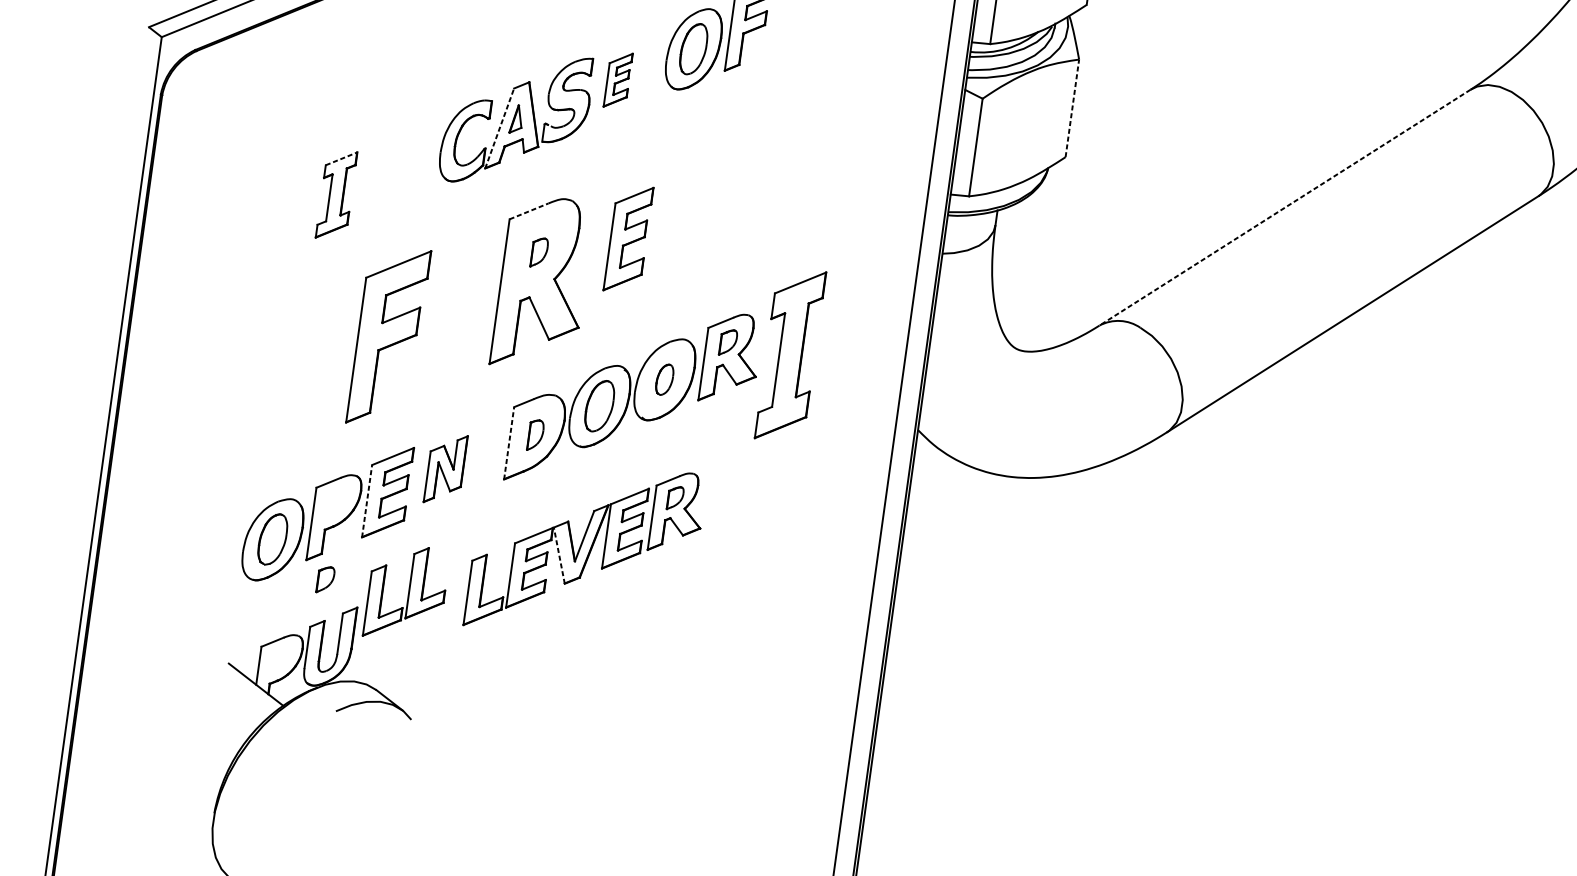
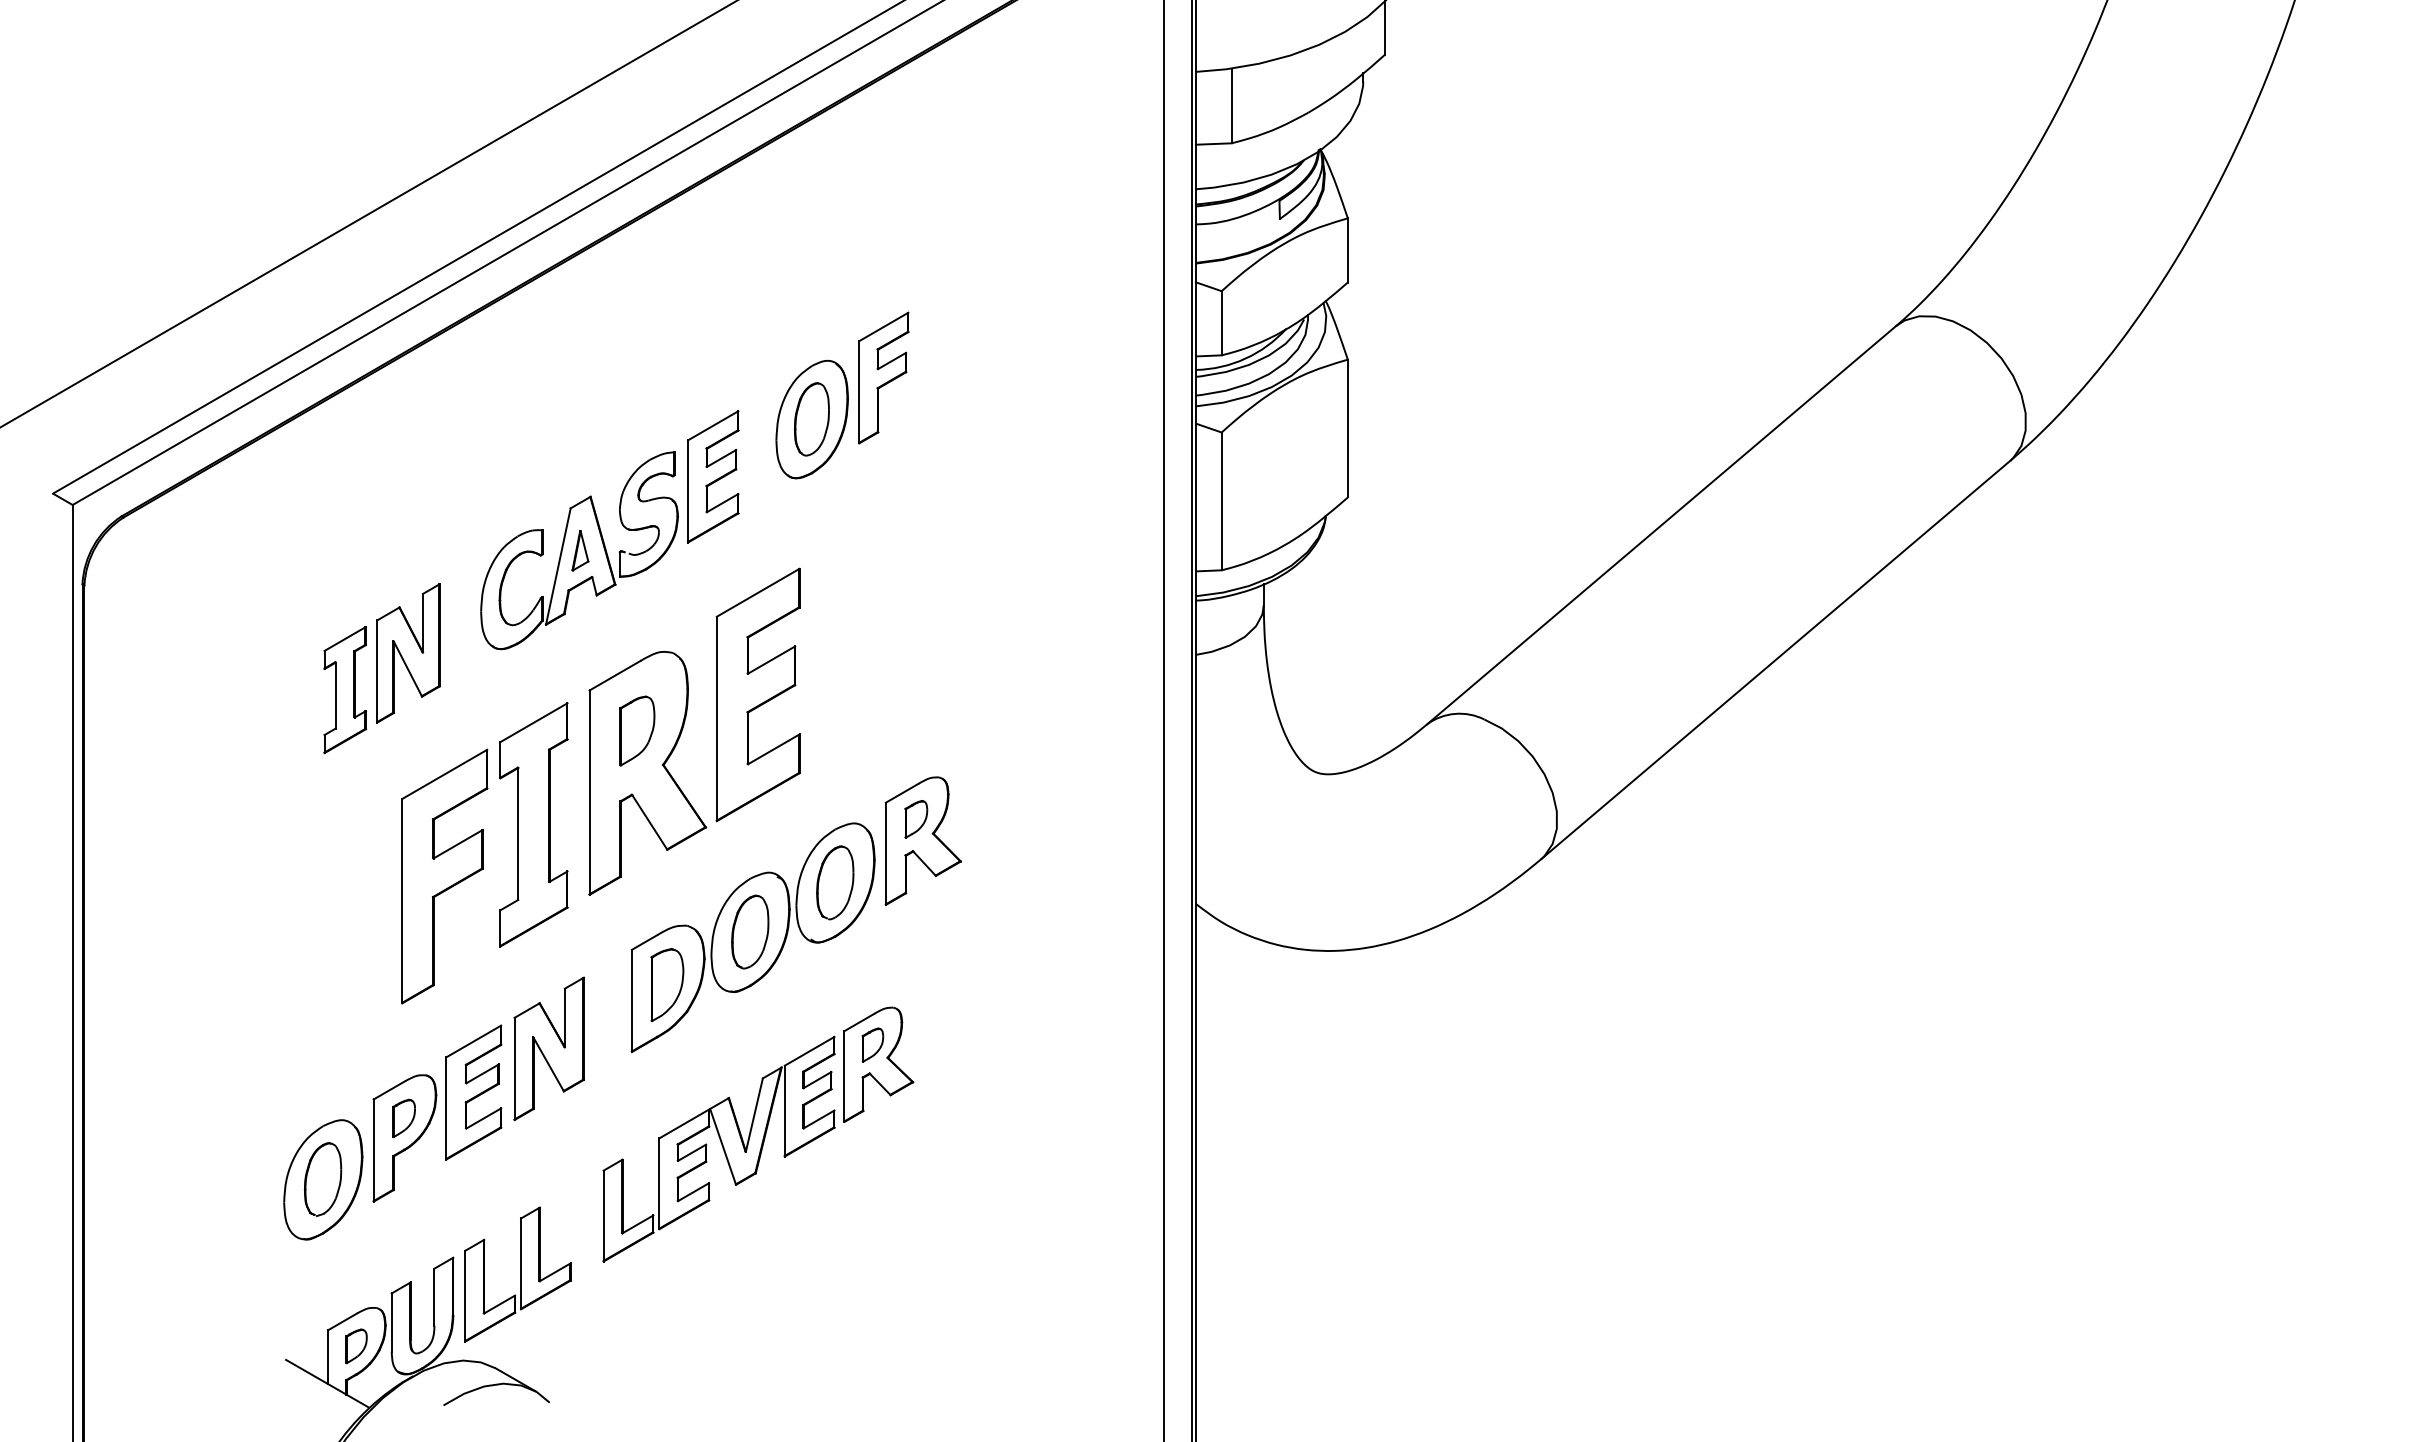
part: (618, 79) -> (713, 476), size x1.67
line: (1072, 108) -> (1347, 428), dashed -> solid
line: (499, 128) -> (558, 566), dashed -> solid
line: (341, 158) -> (345, 638), dashed -> solid
part: (385, 175) -> (408, 653), added
line: (1284, 207) -> (1661, 525), dashed -> solid
line: (529, 211) -> (615, 675), dashed -> solid
part: (628, 238) -> (757, 694), size x1.67
part: (539, 252) -> (637, 730), size x1.67
part: (790, 355) -> (533, 824), moved
part: (664, 379) -> (835, 882), size x1.67
part: (535, 435) -> (667, 984), size x1.67
line: (509, 443) -> (632, 1000), dashed -> solid
part: (445, 468) -> (548, 1048), size x1.43
line: (367, 500) -> (446, 1107), dashed -> solid
line: (558, 555) -> (722, 1146), dashed -> solid
part: (325, 579) -> (403, 1118), moved
part: (406, 593) -> (517, 1274), moved
part: (280, 661) -> (356, 1346), added

